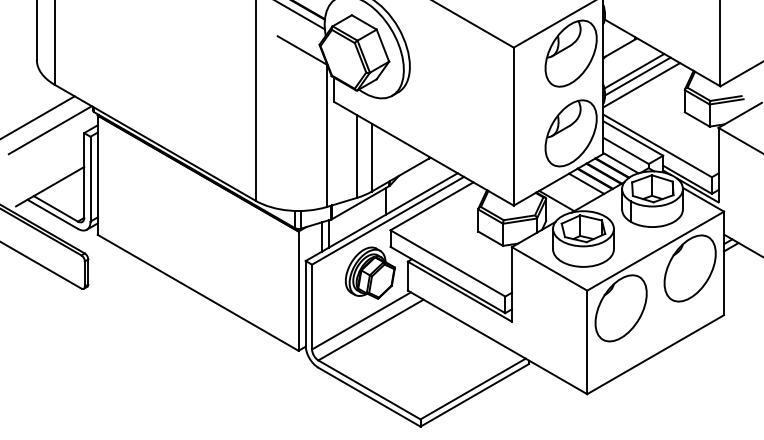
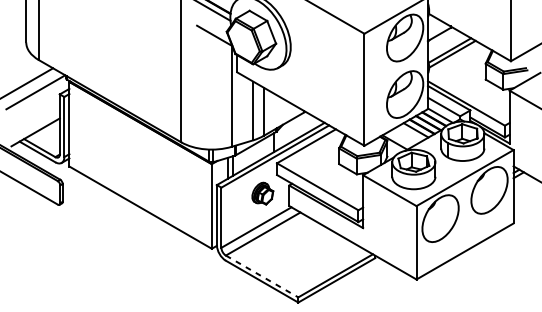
line: (641, 85) -> (455, 60), removed
part: (370, 272) -> (262, 193), size x0.6
line: (369, 389) -> (262, 276), solid -> dashed

